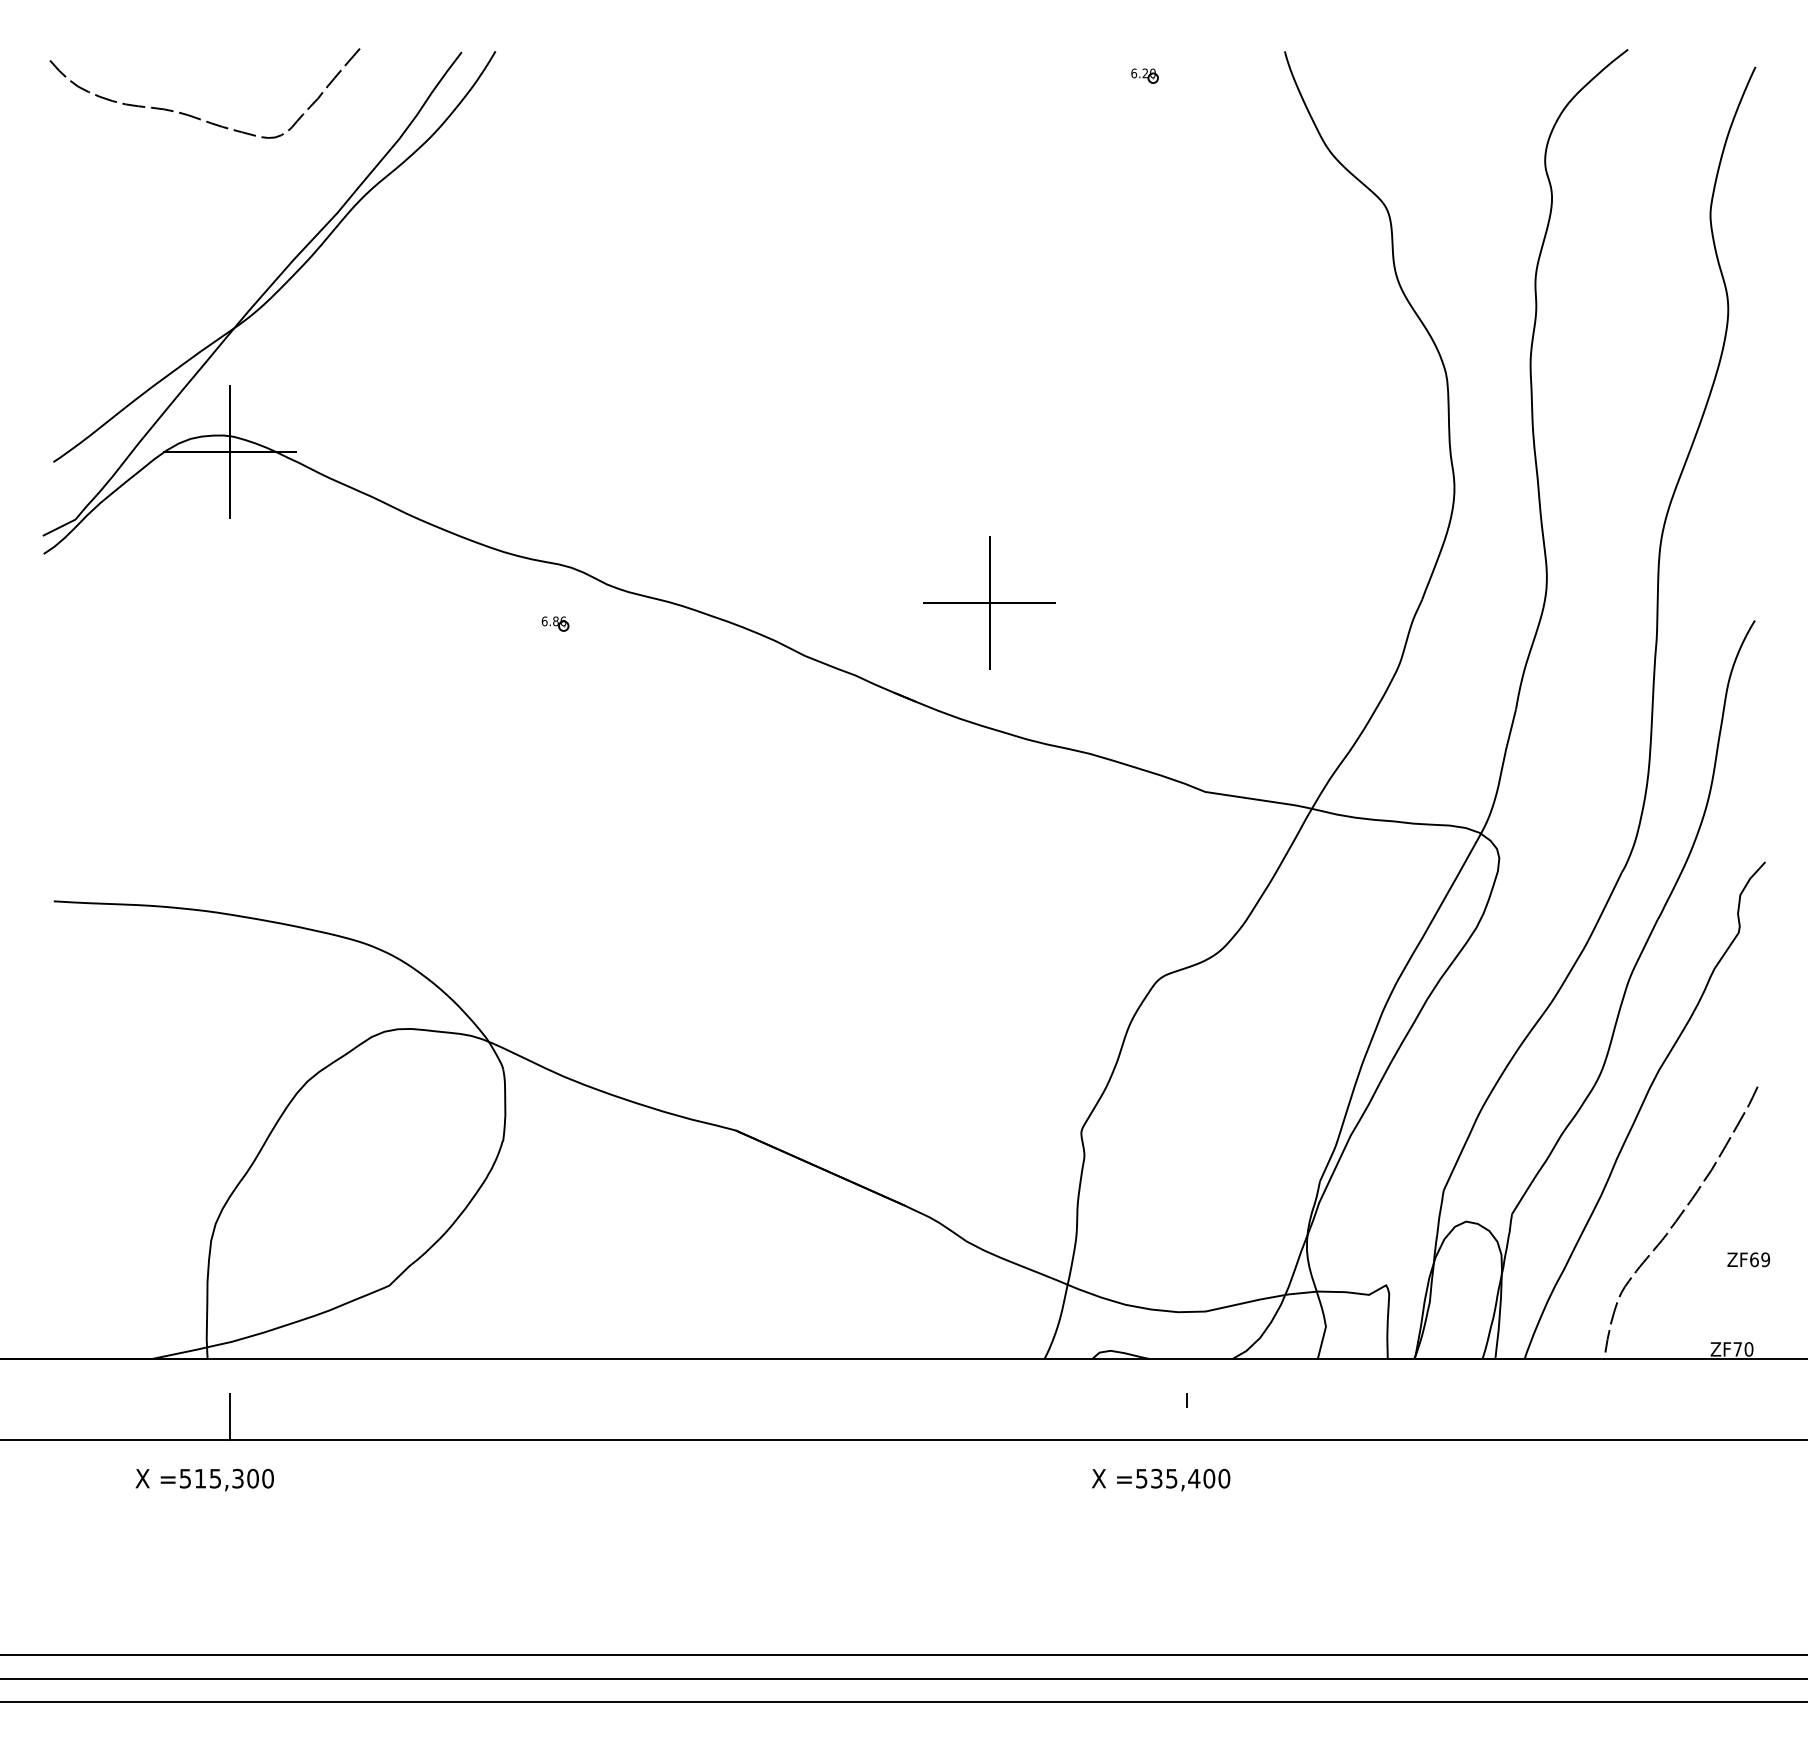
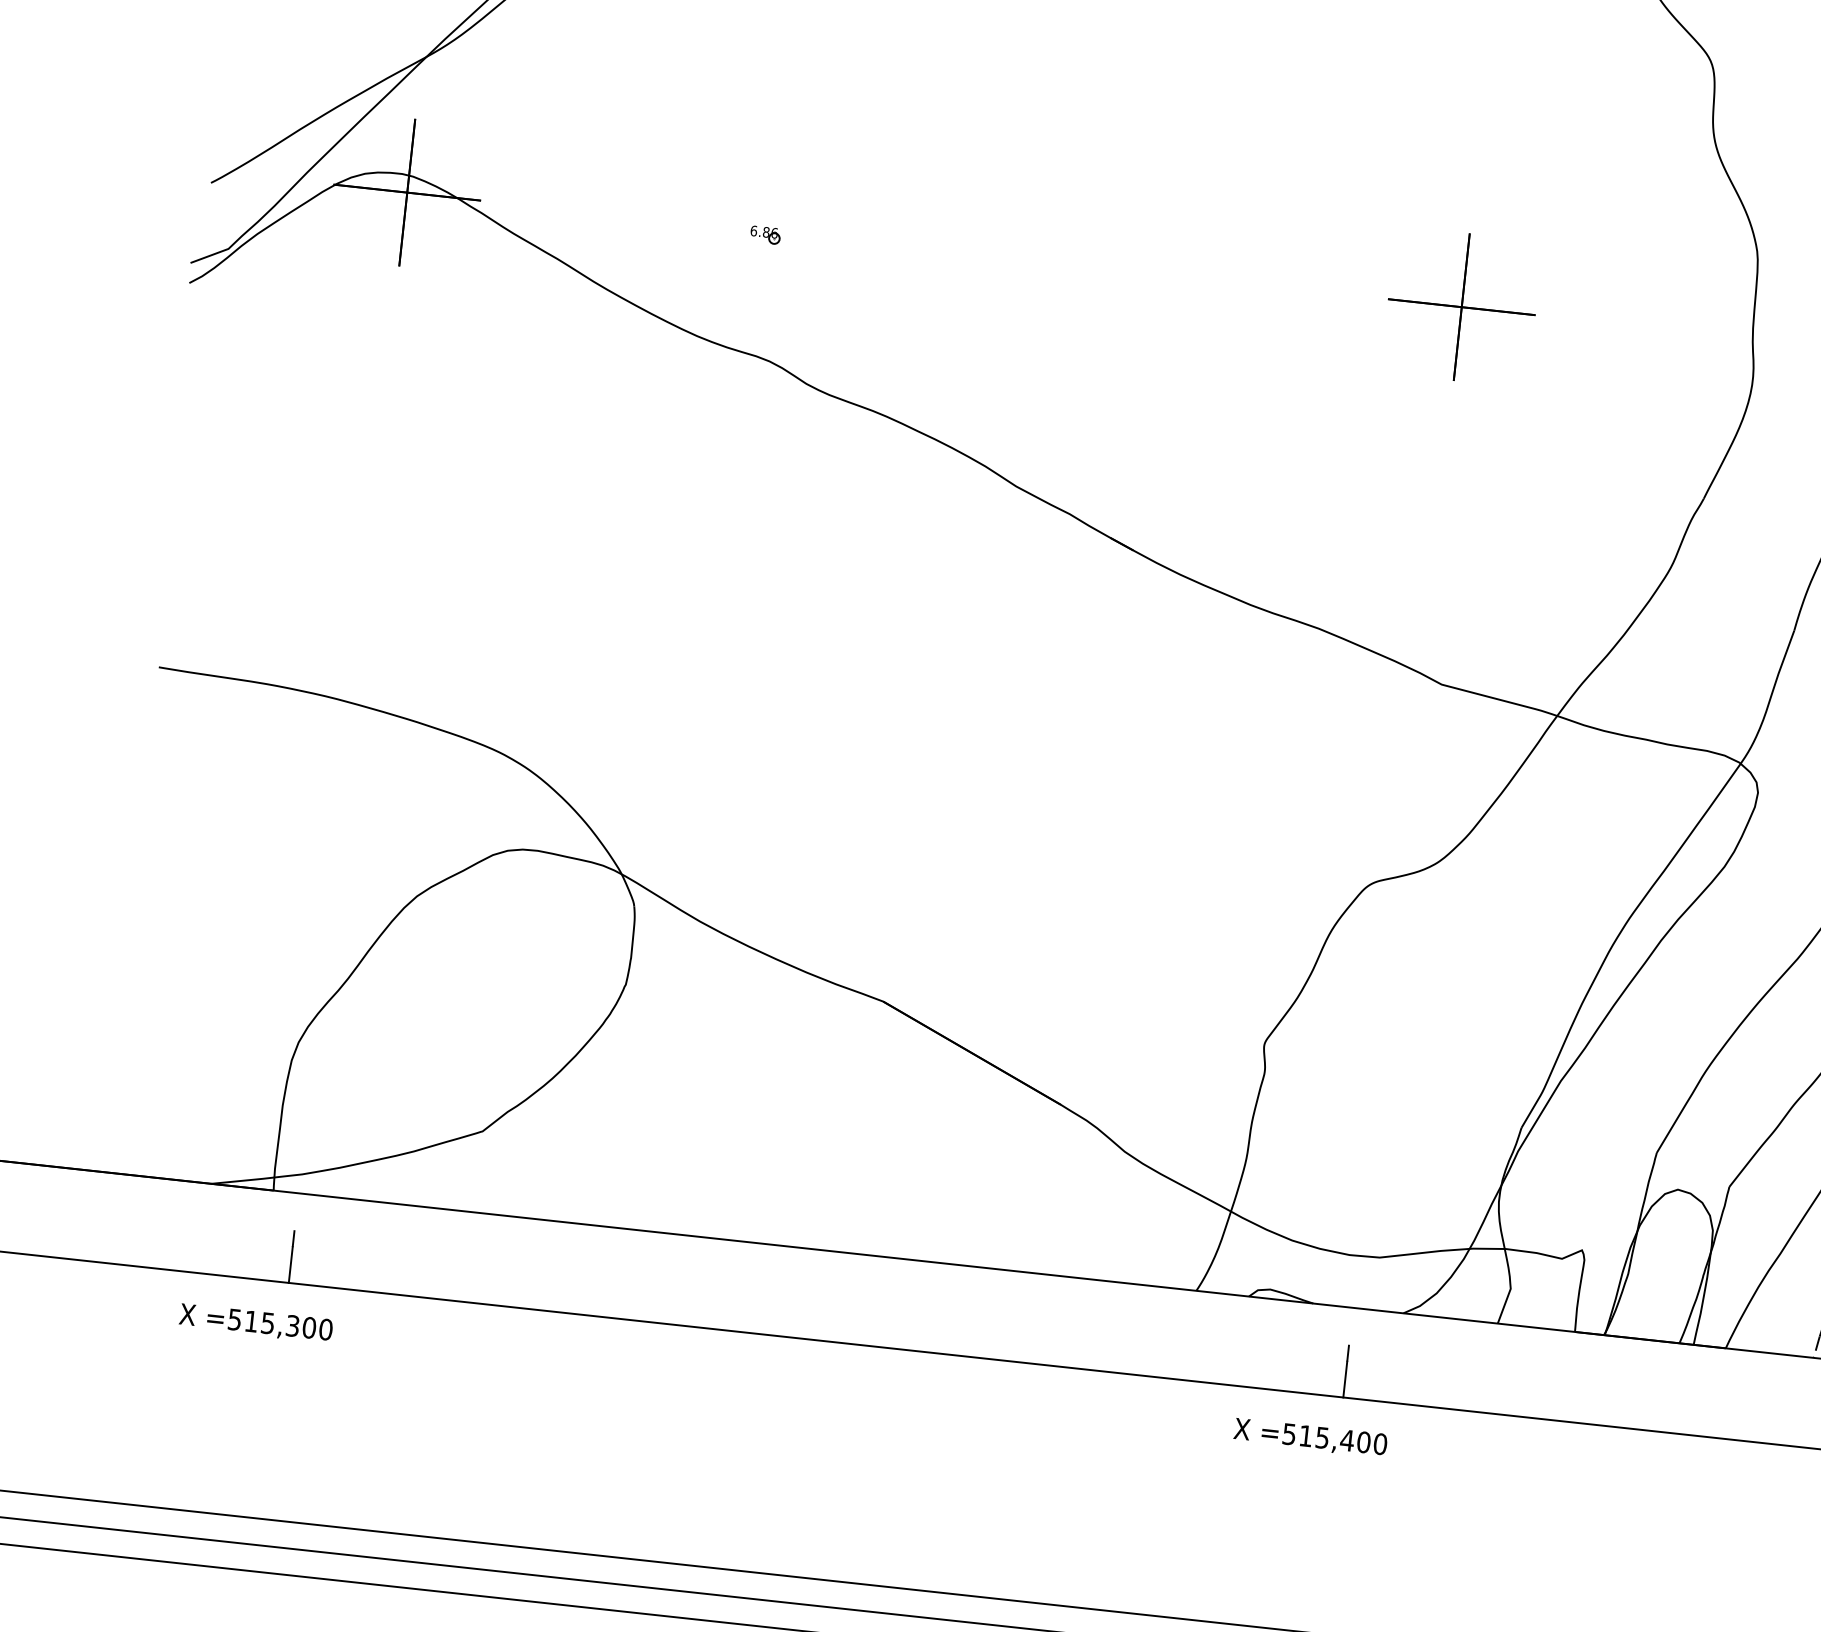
part: (989, 602) -> (1461, 306), moved
part: (555, 623) -> (765, 234), moved
line: (1186, 1424) -> (1345, 1379), added
text: (1156, 1478) -> (1305, 1435), =535,400 -> =515,400

